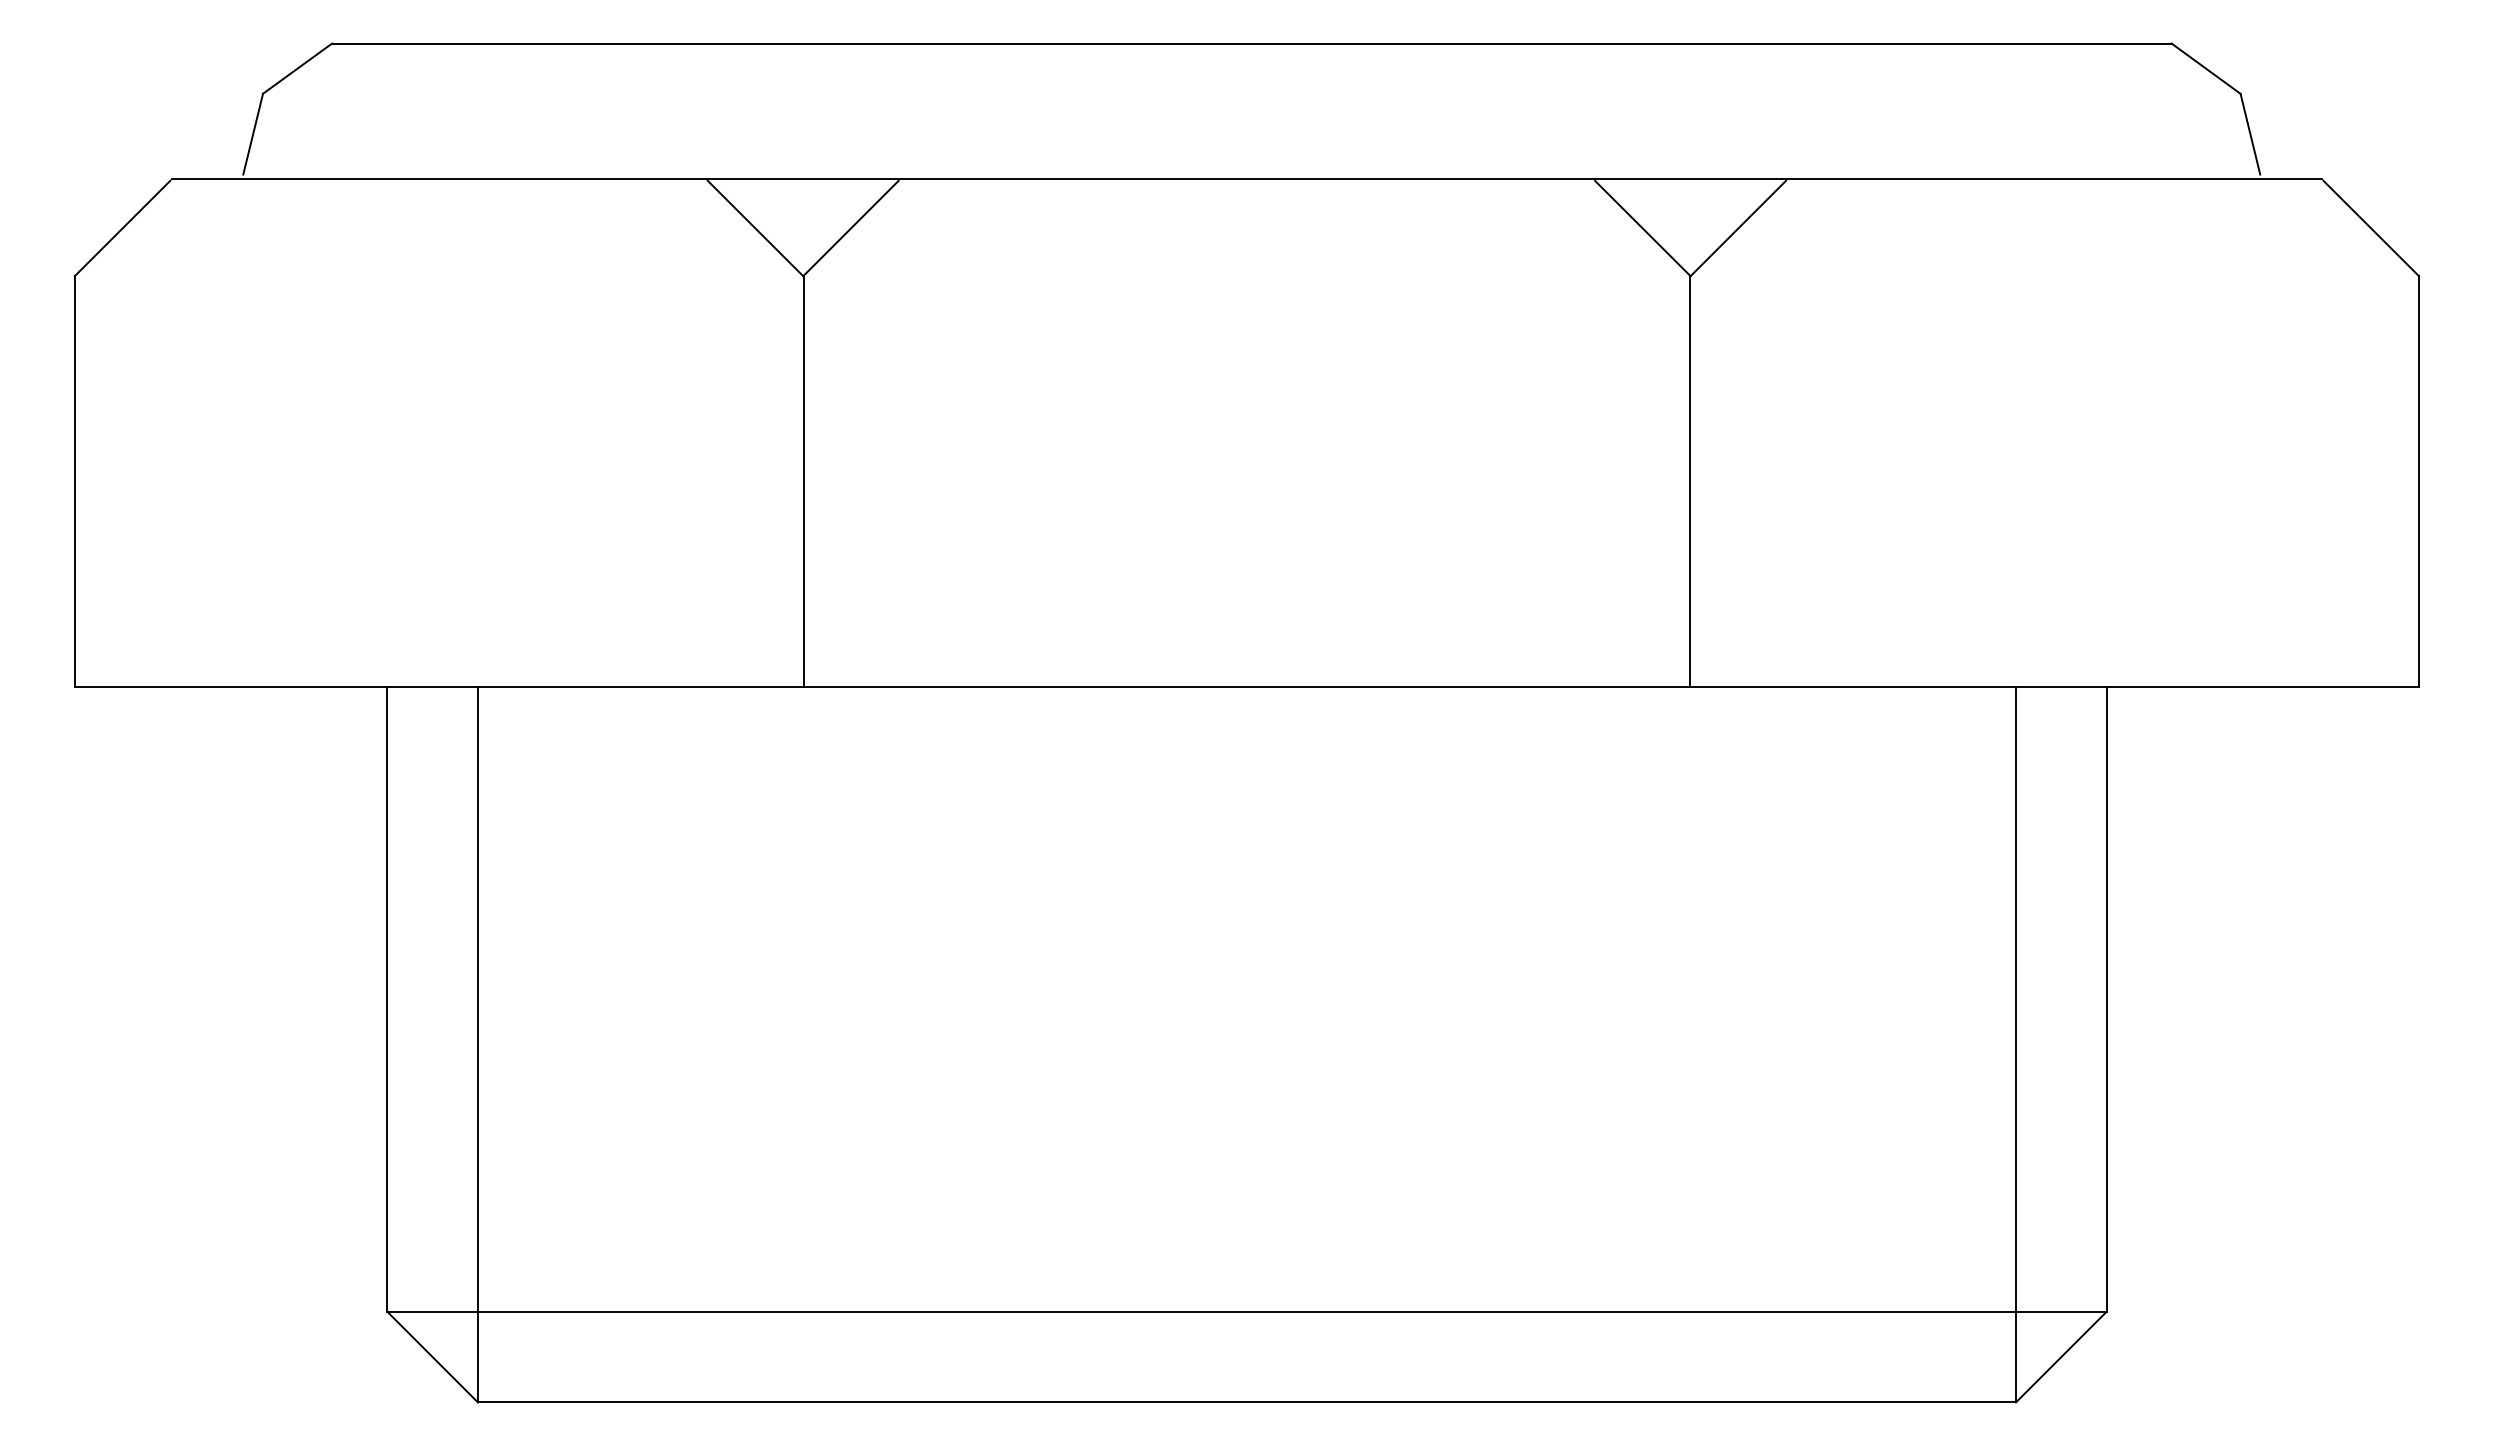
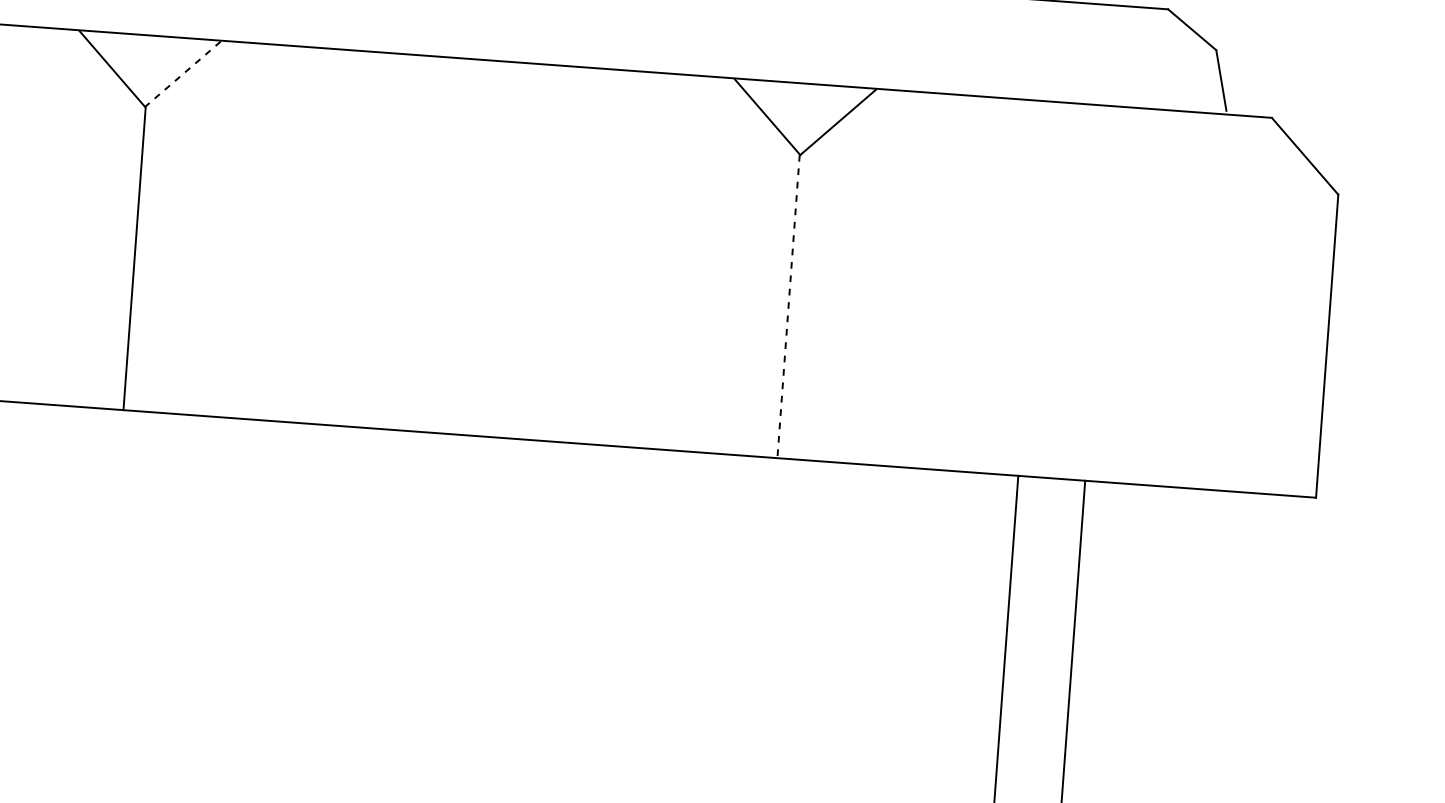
line: (850, 228) -> (182, 74), solid -> dashed
line: (1689, 481) -> (788, 306), solid -> dashed

